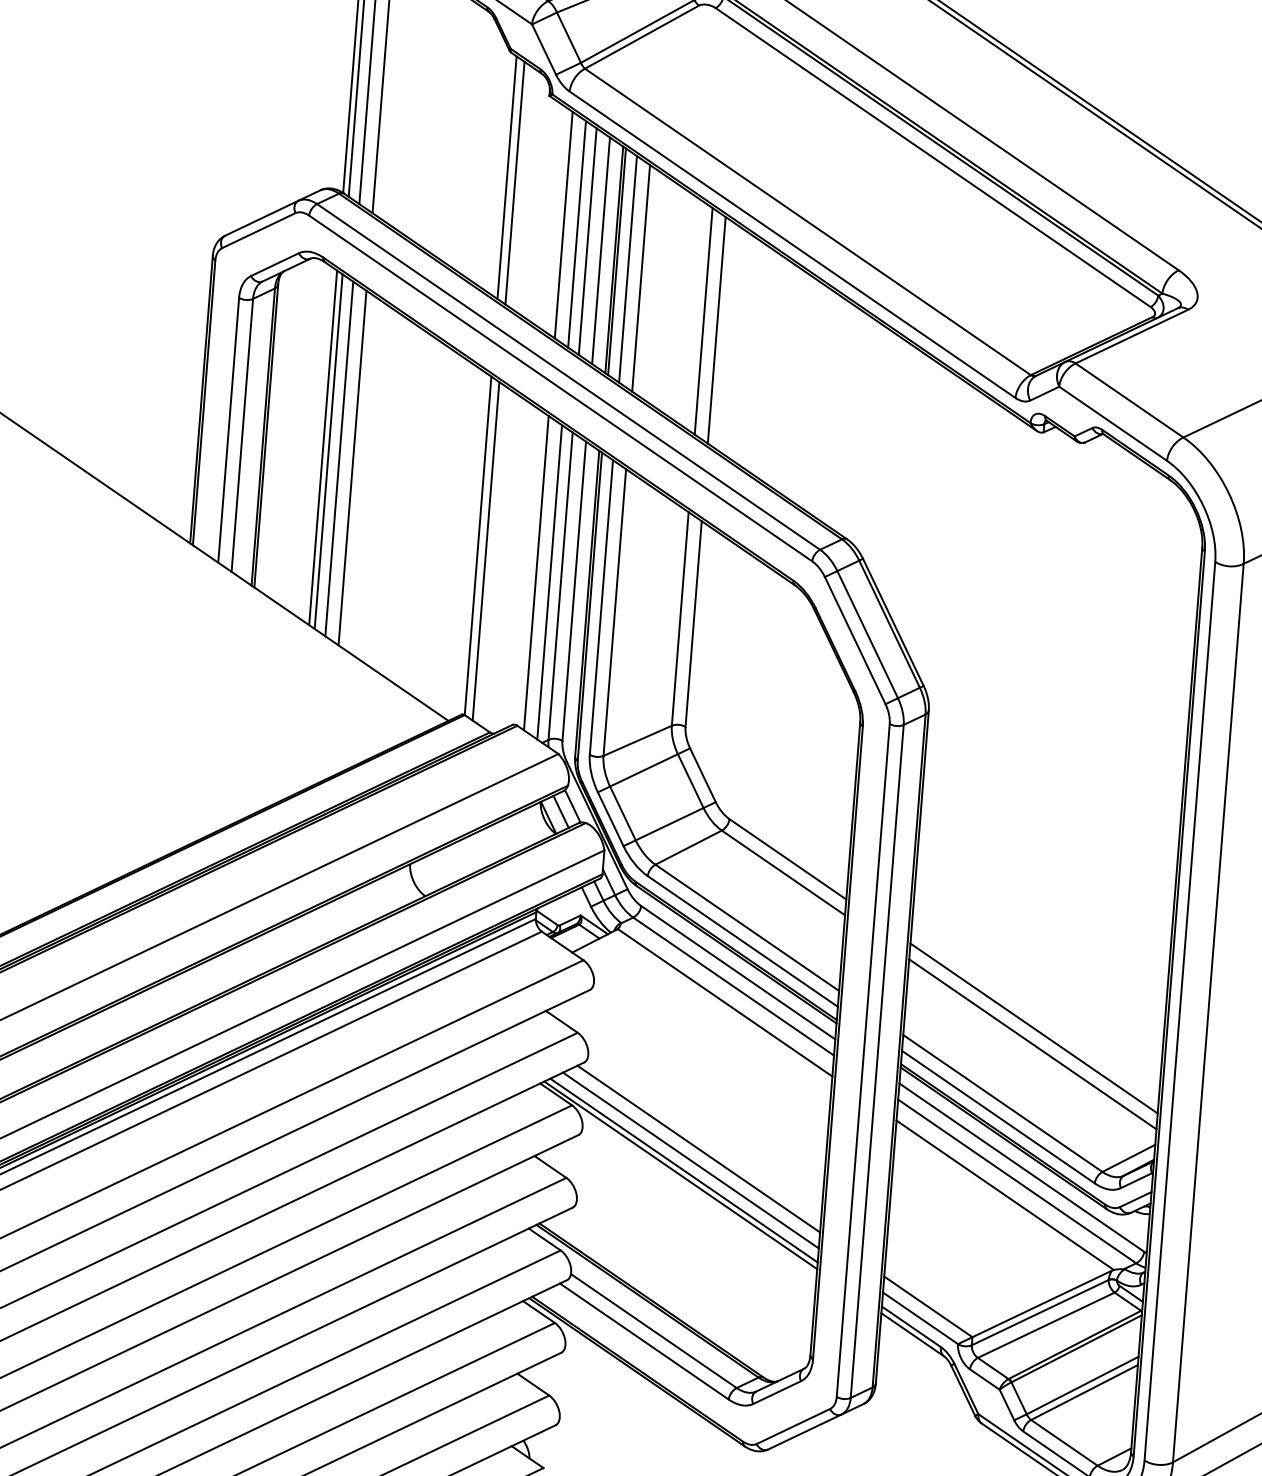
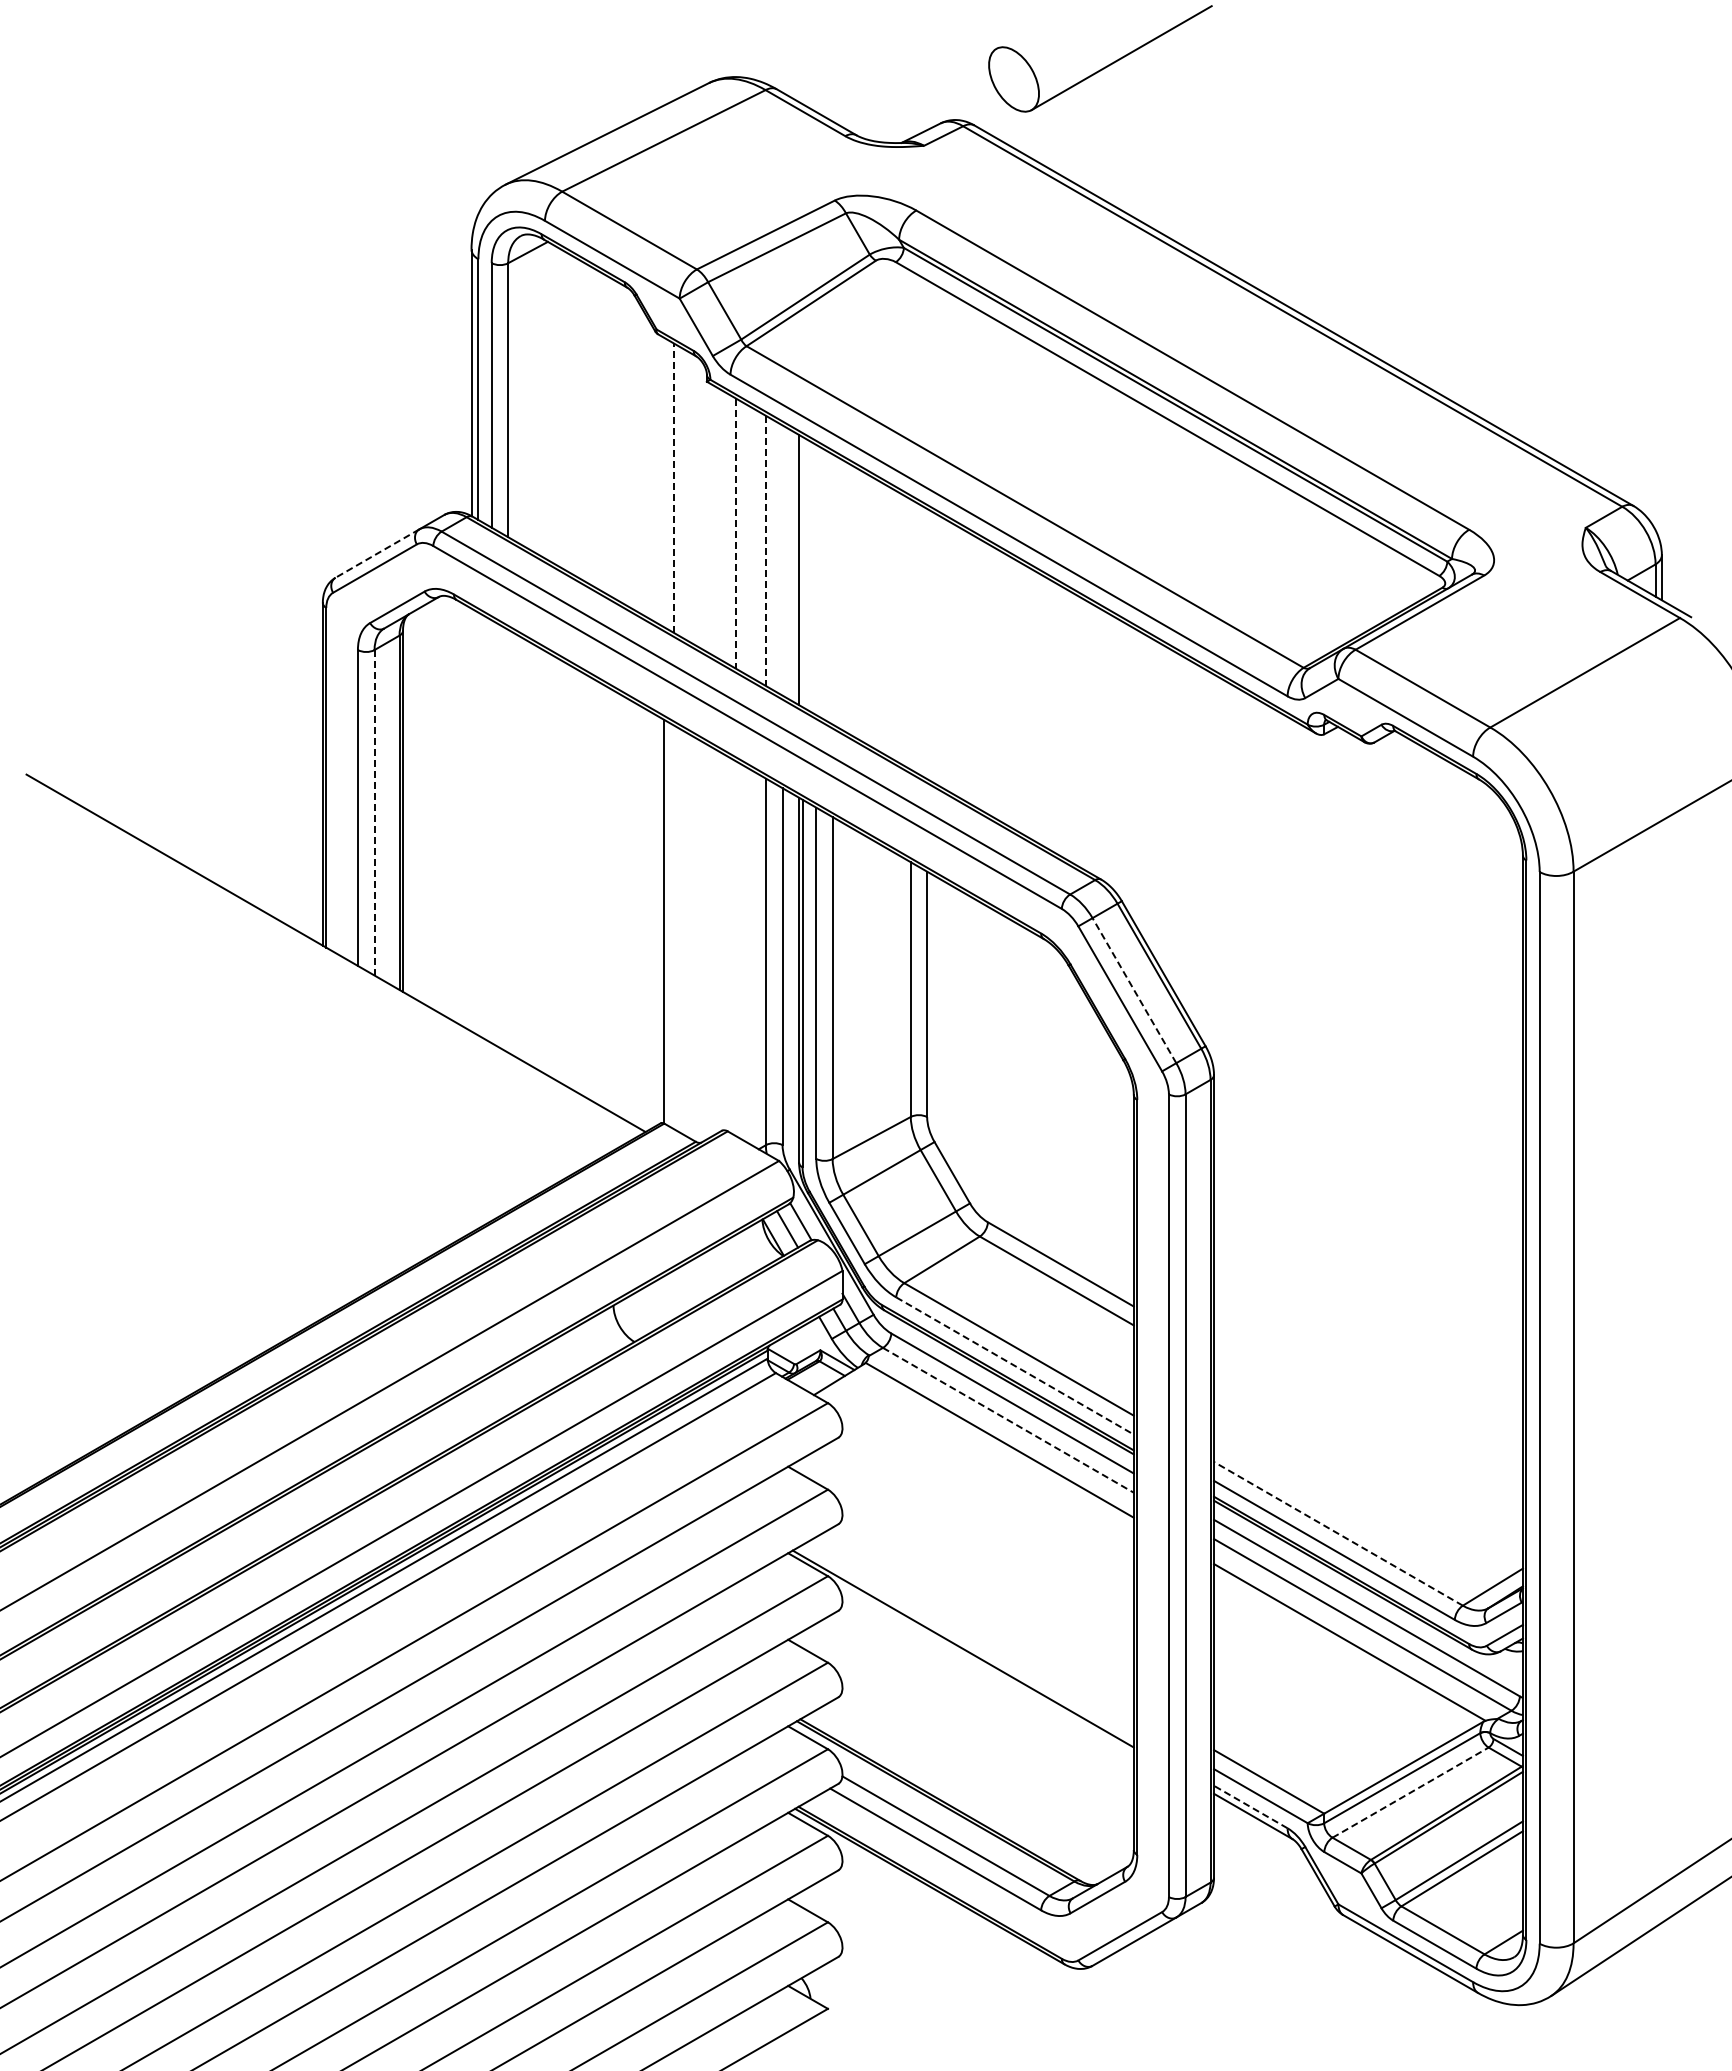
line: (507, 177) -> (664, 482), removed
line: (515, 183) -> (674, 488), solid -> dashed
line: (261, 218) -> (377, 553), solid -> dashed
line: (563, 225) -> (735, 534), solid -> dashed
line: (576, 234) -> (752, 543), removed
line: (587, 242) -> (765, 551), solid -> dashed
line: (600, 250) -> (782, 560), removed
line: (617, 261) -> (802, 571), removed
line: (628, 268) -> (816, 579), removed
line: (640, 278) -> (832, 589), removed
line: (703, 321) -> (910, 634), removed
line: (717, 329) -> (927, 643), removed
line: (242, 435) -> (374, 812), solid -> dashed
line: (323, 447) -> (471, 819), removed
line: (328, 451) -> (478, 823), removed
line: (339, 458) -> (491, 831), removed
line: (352, 467) -> (508, 840), removed
line: (486, 551) -> (674, 927), removed
line: (535, 572) -> (735, 948), removed
line: (549, 581) -> (752, 957), removed
line: (867, 634) -> (1134, 990), solid -> dashed
line: (743, 941) -> (1015, 1366), solid -> dashed
line: (733, 986) -> (1008, 1420), solid -> dashed
line: (1034, 1028) -> (1368, 1441), removed
line: (1032, 1044) -> (1368, 1460), removed
line: (1002, 1103) -> (1338, 1533), solid -> dashed
line: (698, 1148) -> (981, 1615), removed
line: (690, 1160) -> (973, 1630), removed
line: (683, 1170) -> (966, 1642), removed
line: (1047, 1325) -> (1411, 1792), solid -> dashed
line: (911, 1326) -> (1250, 1806), solid -> dashed

